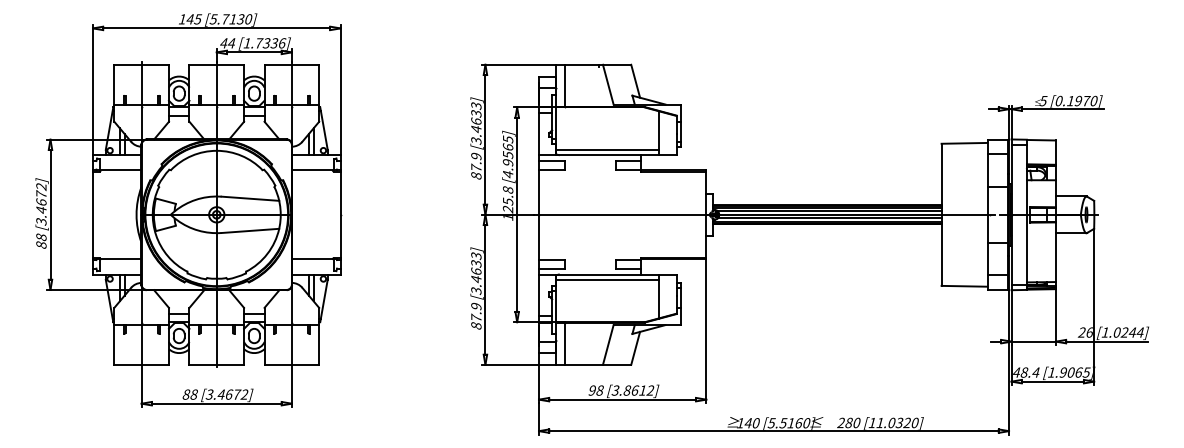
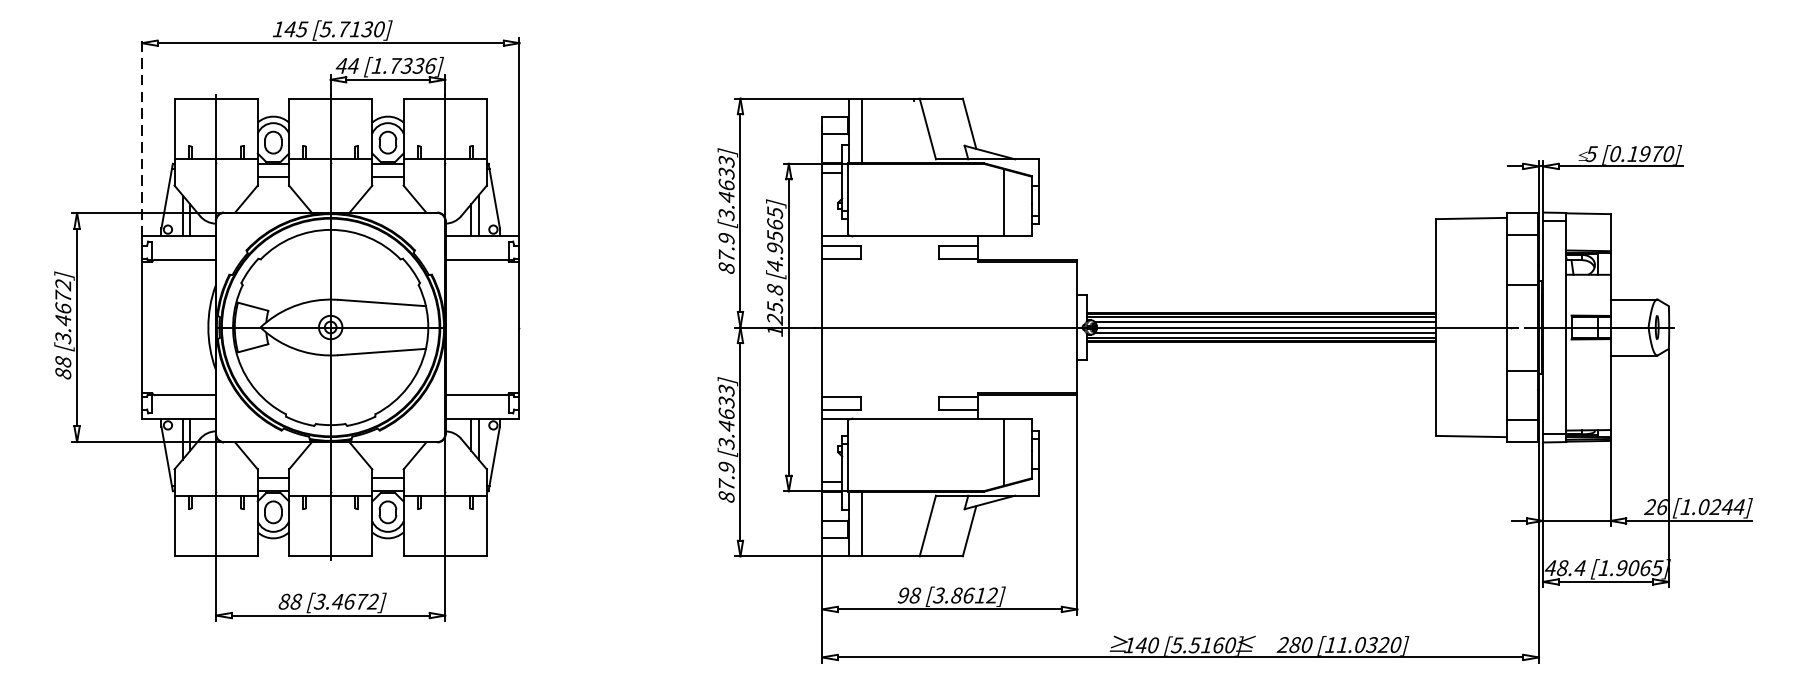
line: (93, 89) -> (142, 136), solid -> dashed
line: (607, 149) -> (926, 227), removed
line: (607, 279) -> (926, 426), removed

